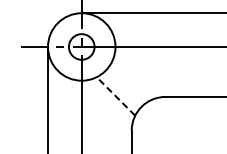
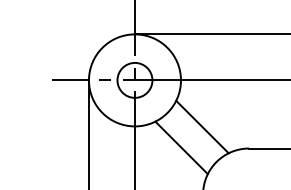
line: (131, 80) -> (202, 126), added
line: (115, 96) -> (180, 147), dashed -> solid

